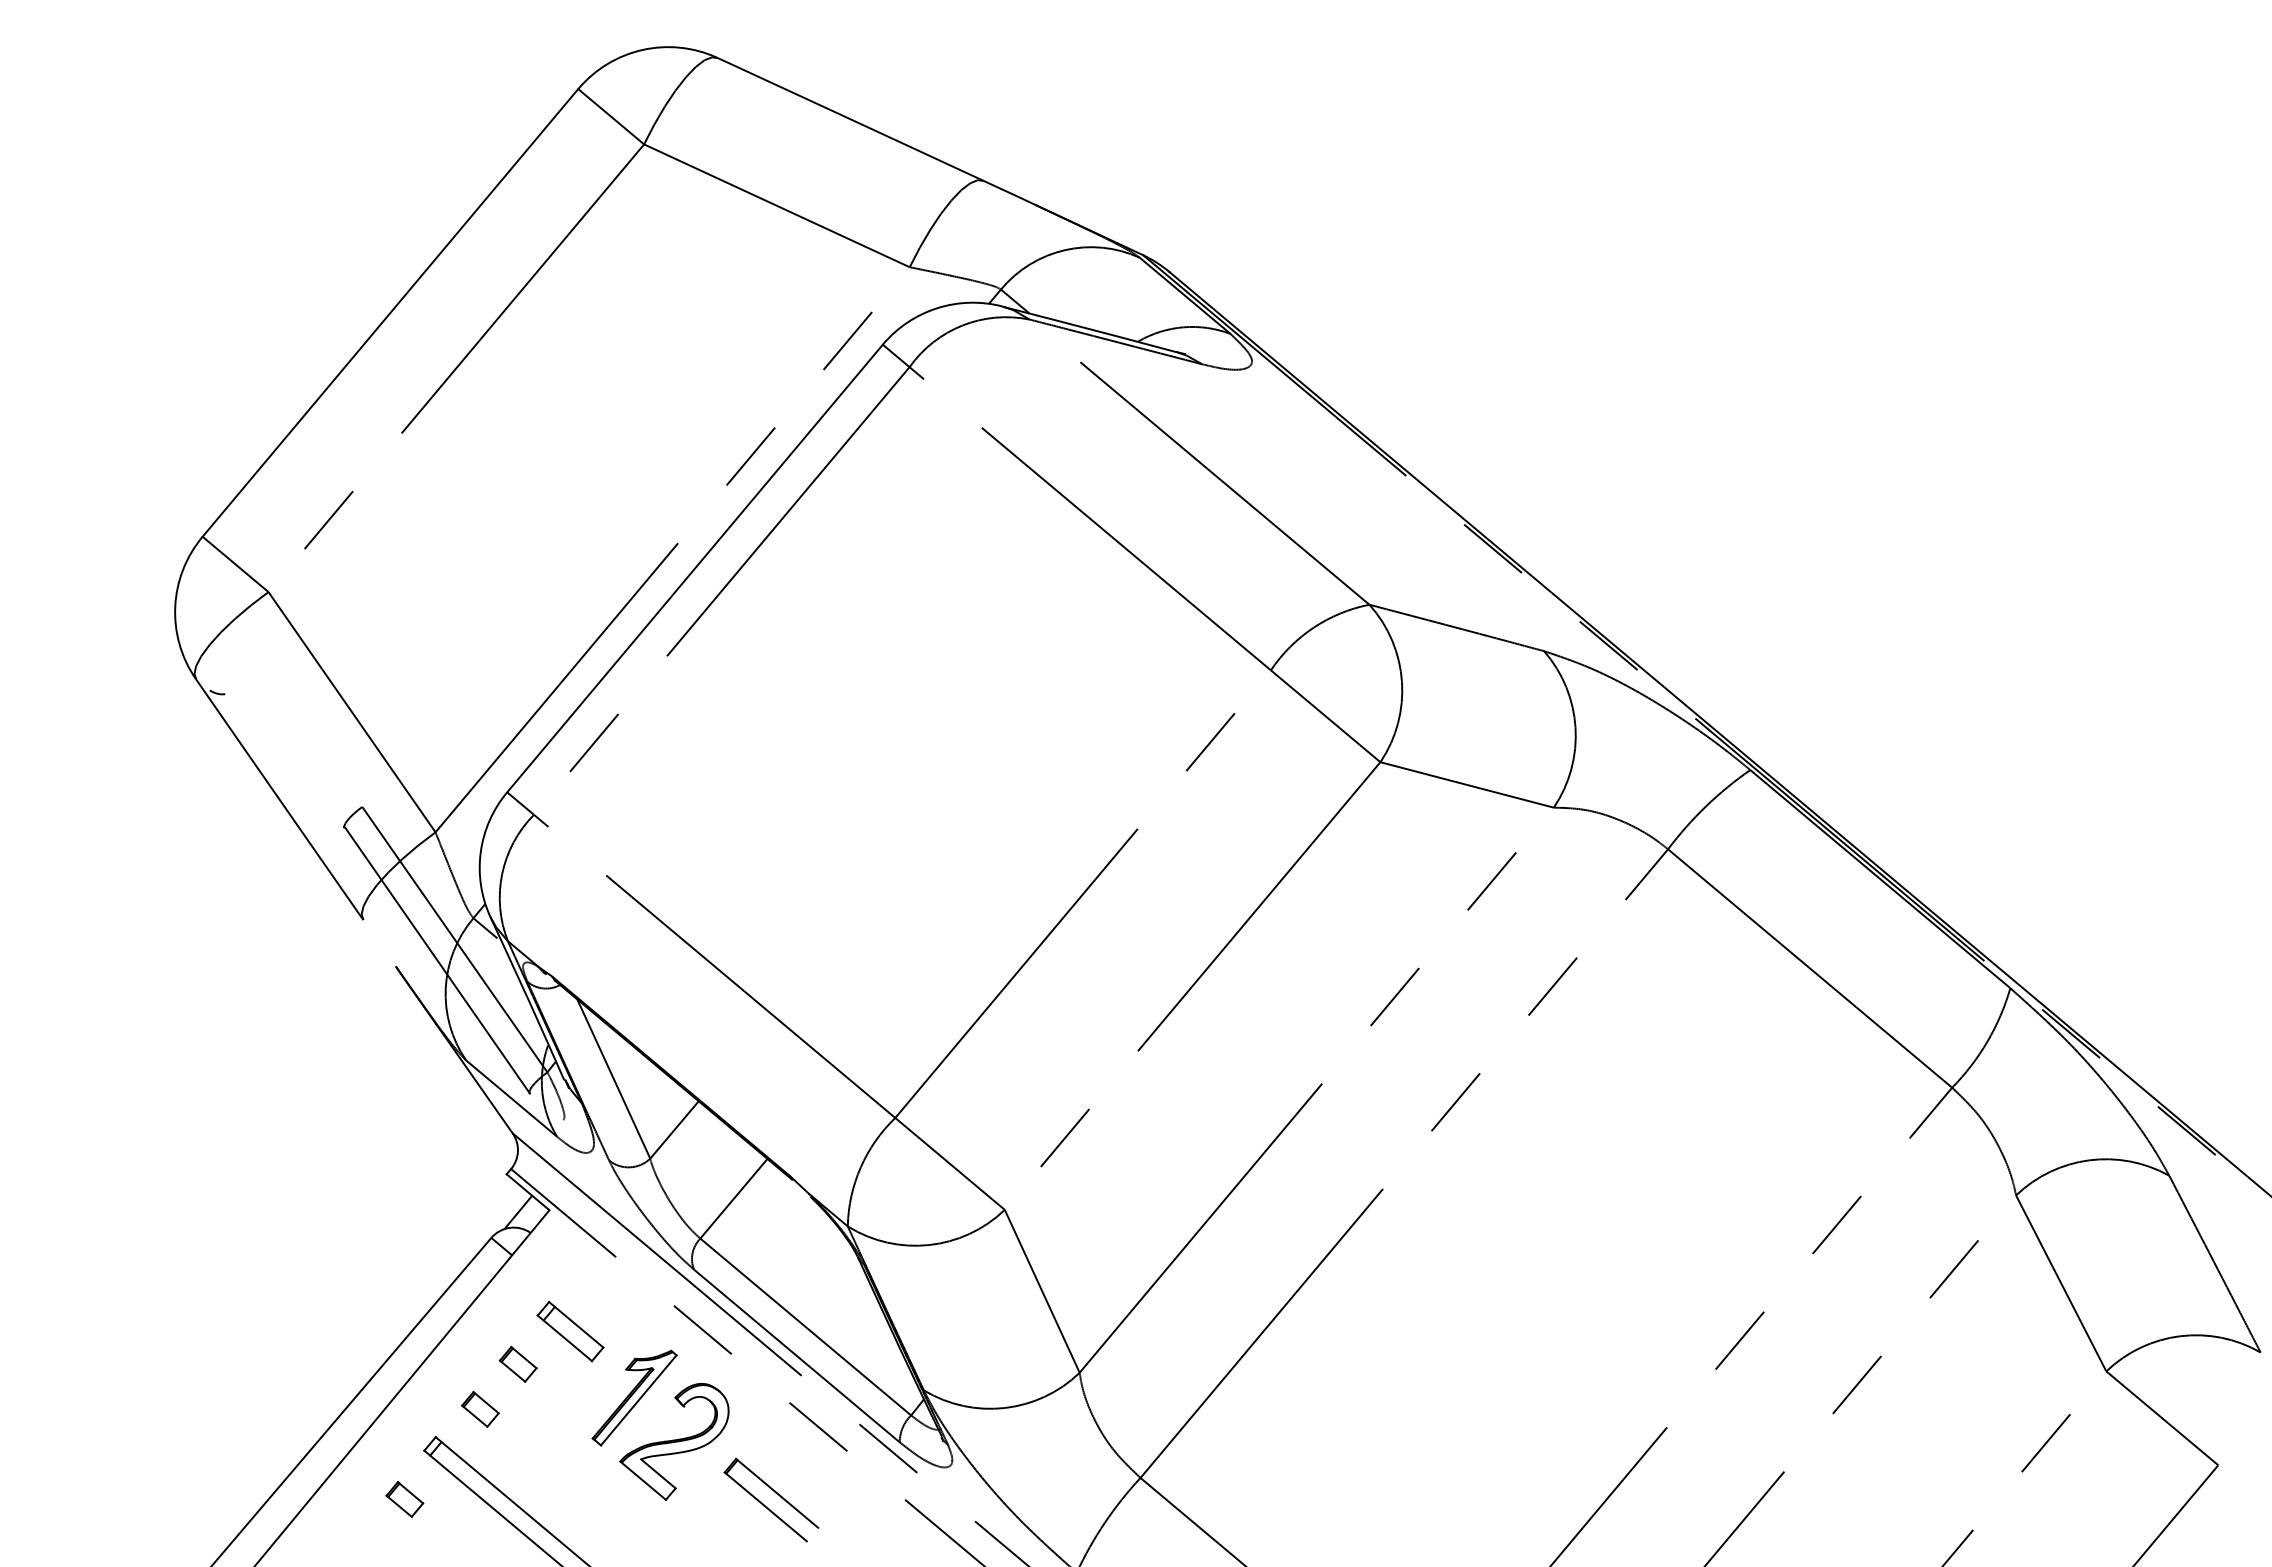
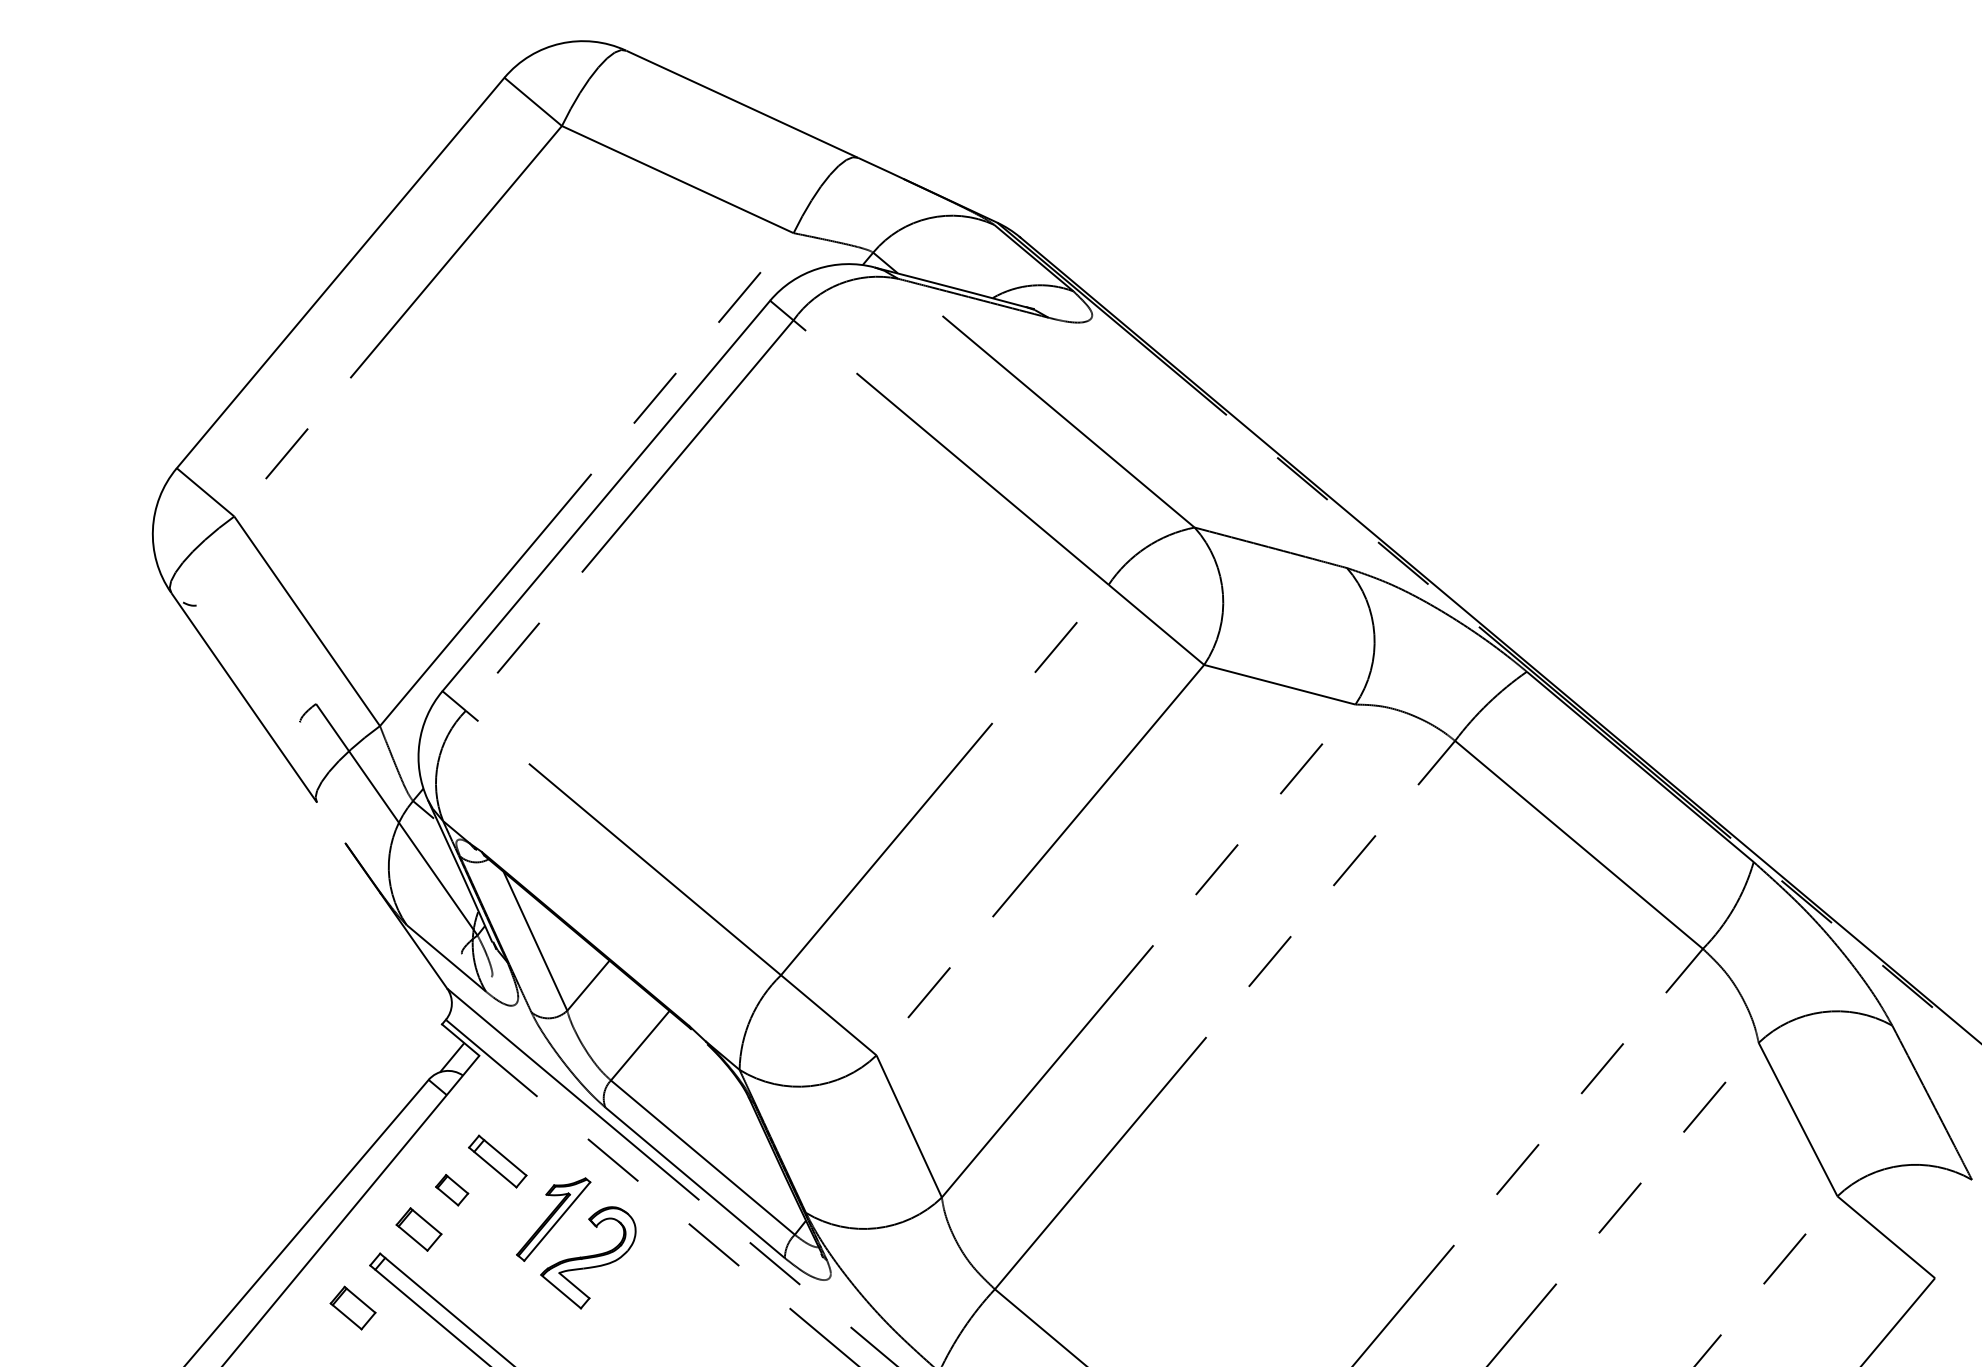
line: (437, 961) -> (381, 838), removed
part: (480, 1409) -> (419, 1229), size x1.4
part: (405, 1498) -> (353, 1307), size x1.4
part: (765, 1504) -> (667, 1312), removed

